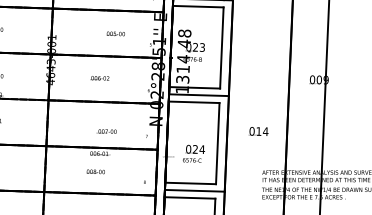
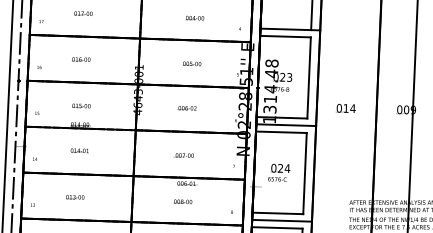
text: (116, 33) -> (192, 63), moved
text: (258, 130) -> (345, 107), moved
text: (106, 131) -> (183, 155), moved
text: (194, 153) -> (279, 172), moved

